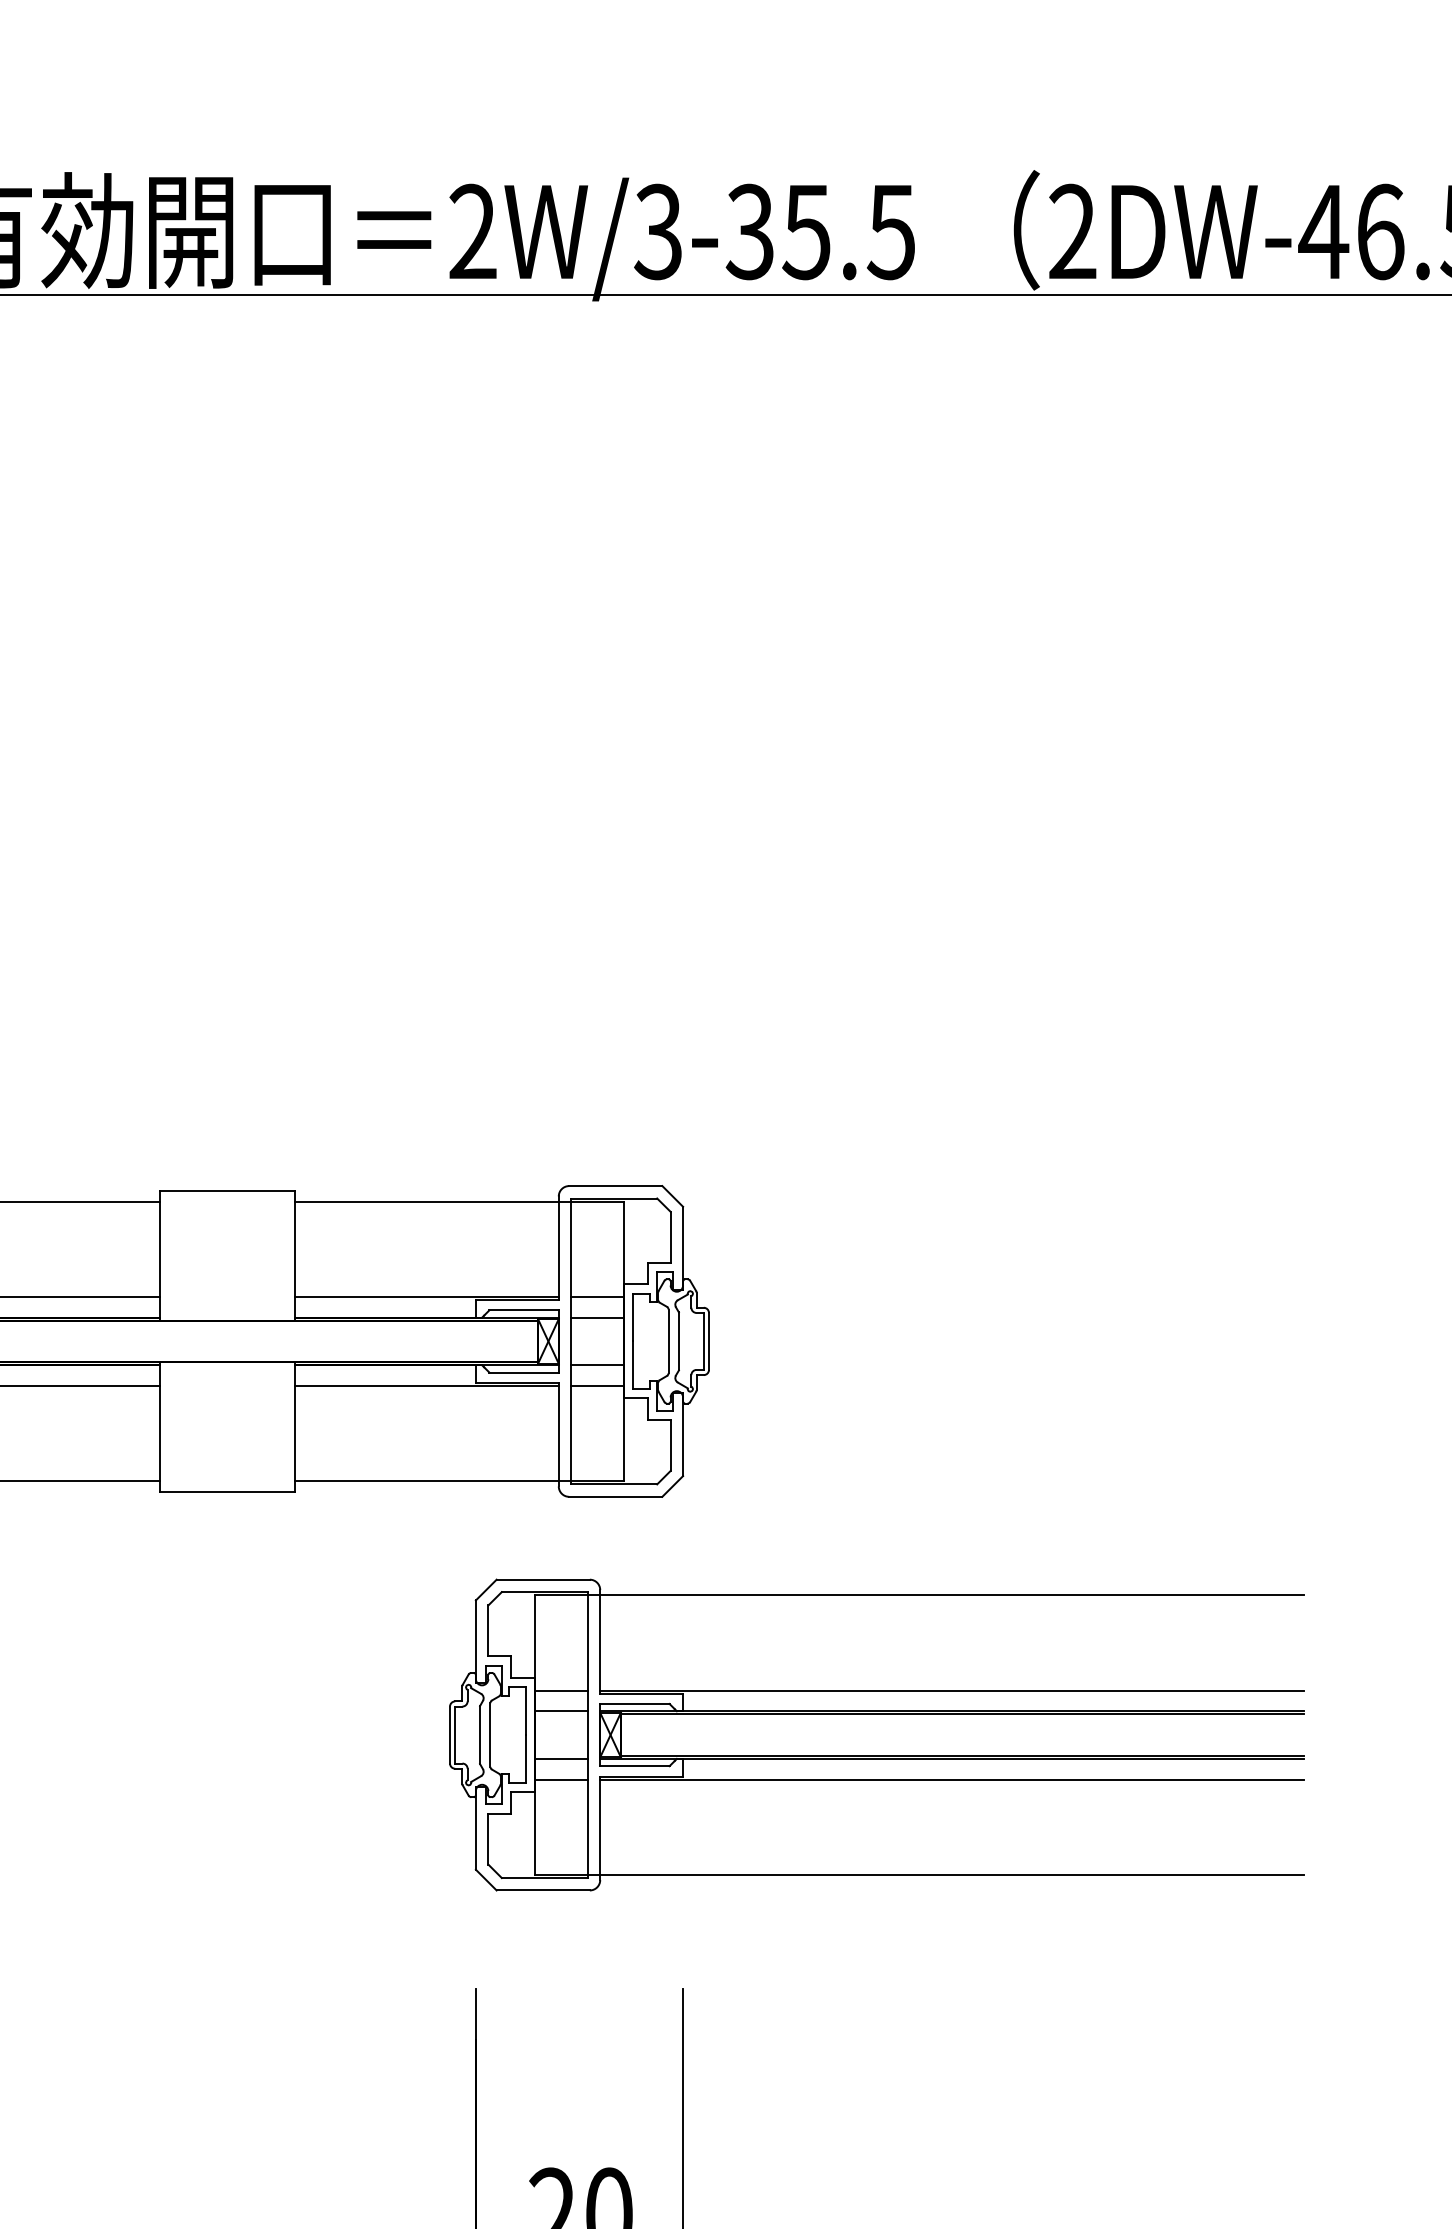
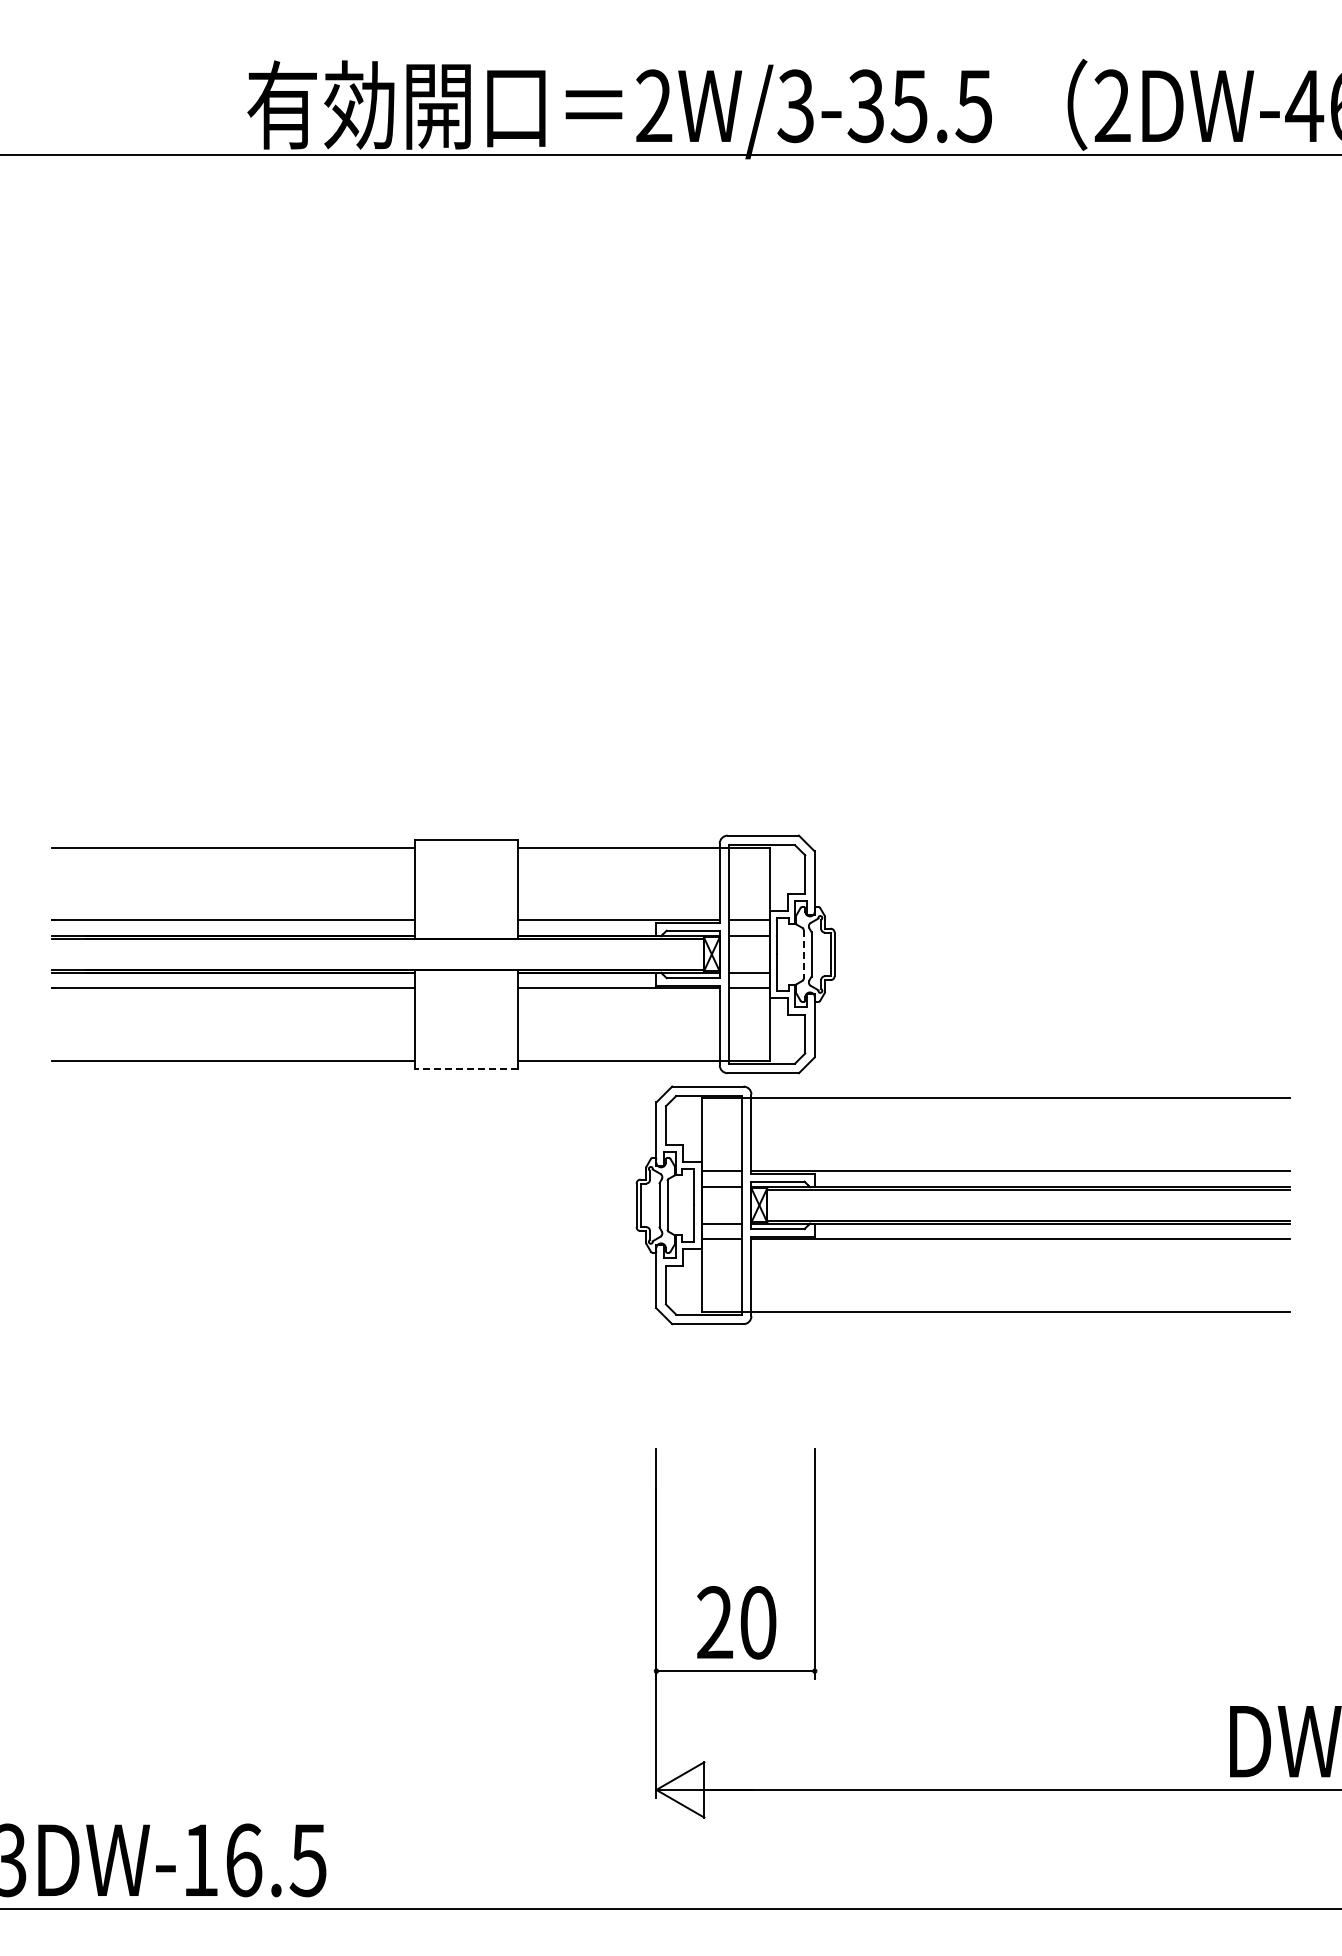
line: (668, 1341) -> (803, 954), solid -> dashed
line: (226, 1491) -> (465, 1069), solid -> dashed
part: (876, 1715) -> (962, 1190), moved

